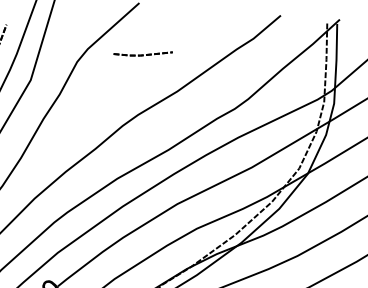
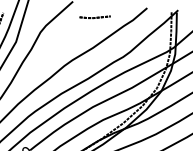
part: (142, 54) -> (94, 17), moved

